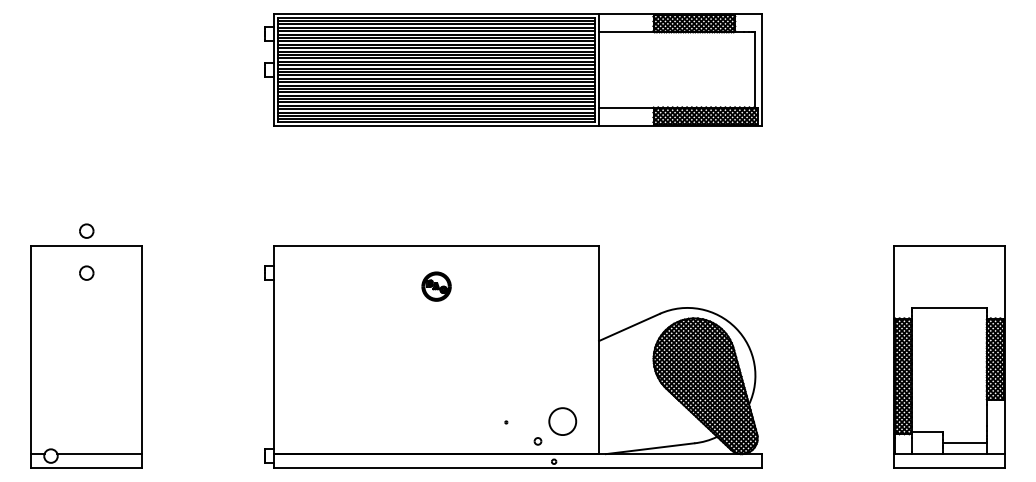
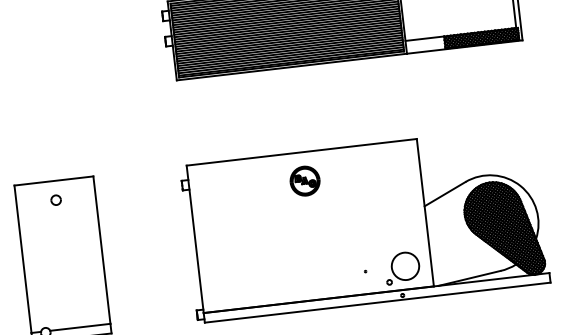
part: (86, 230) -> (52, 170), removed
part: (436, 286) -> (304, 181), size x1.43
circle: (562, 421) -> (405, 266), size x1.43

